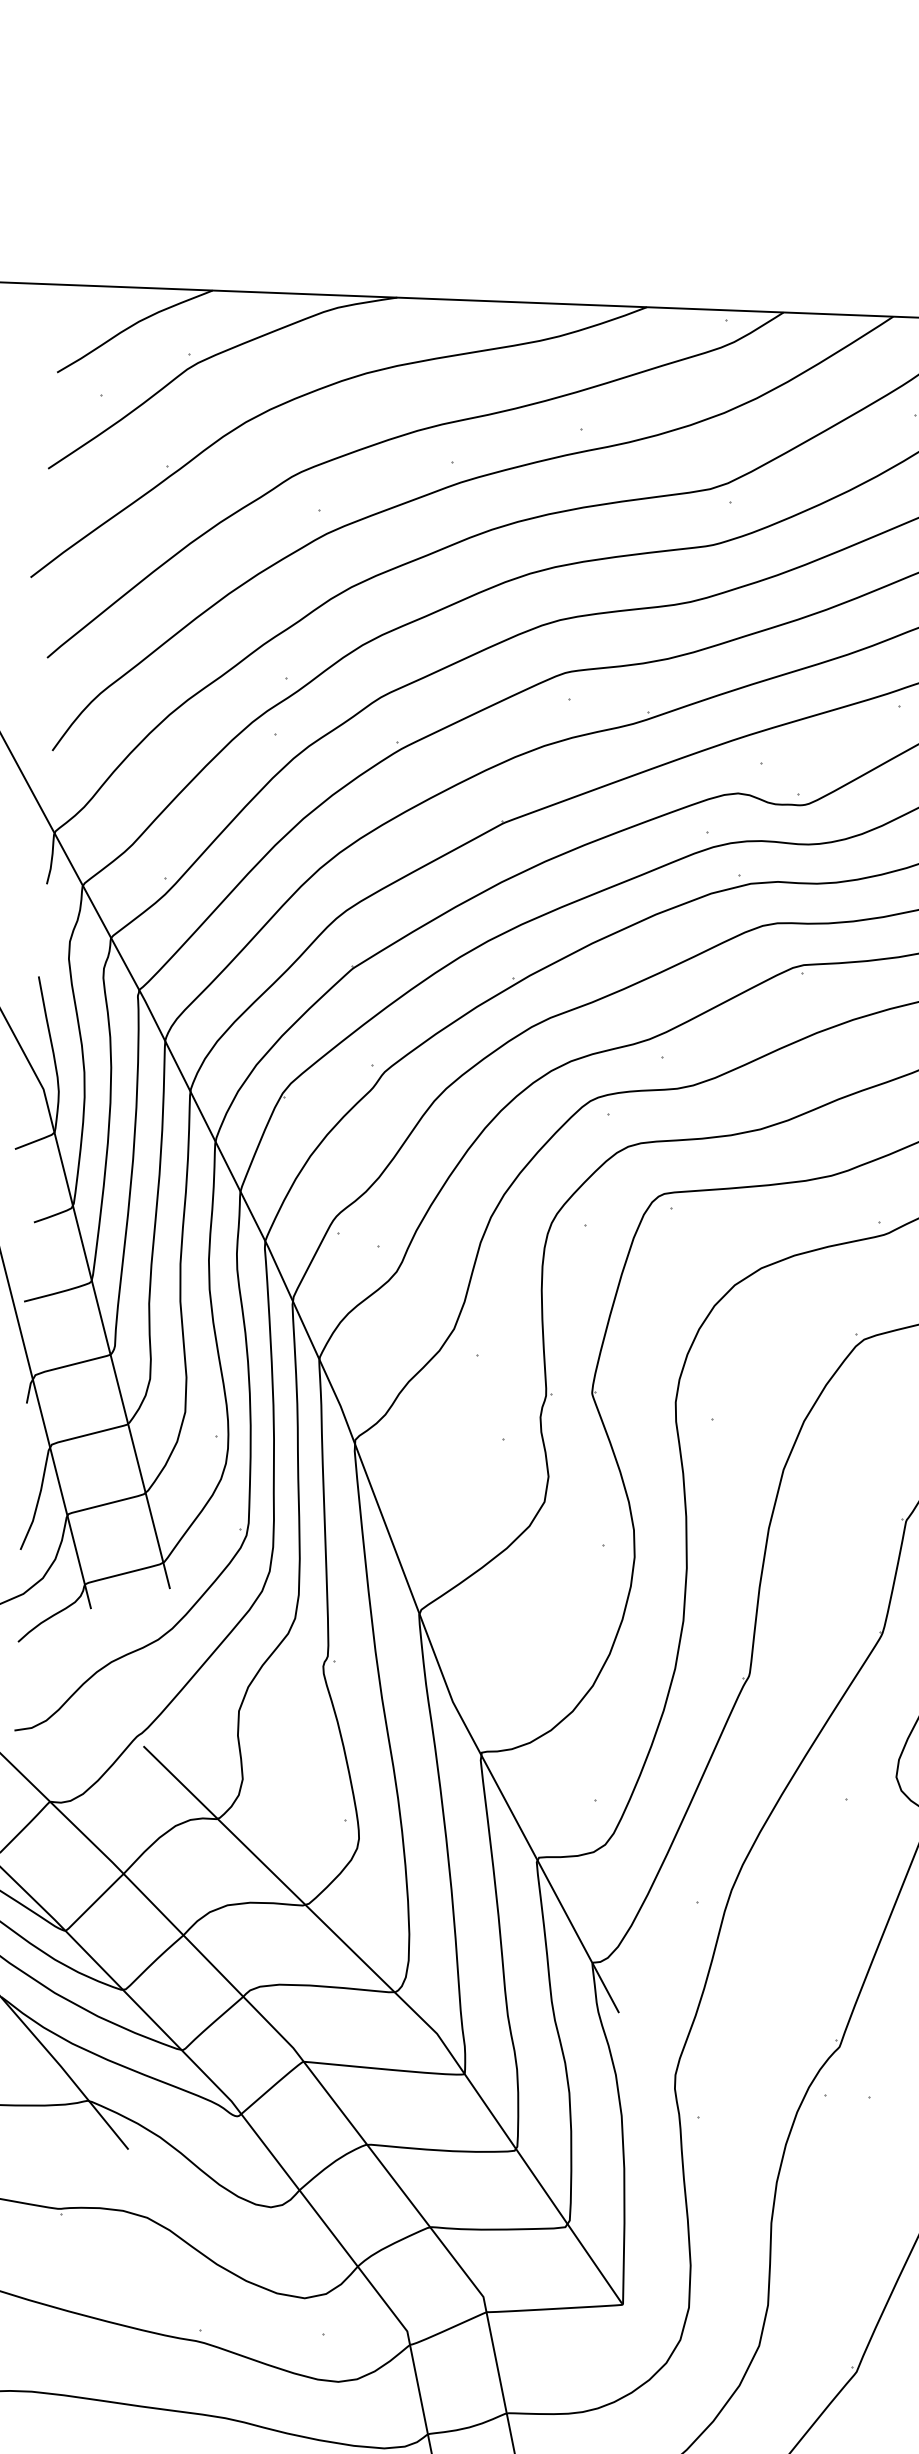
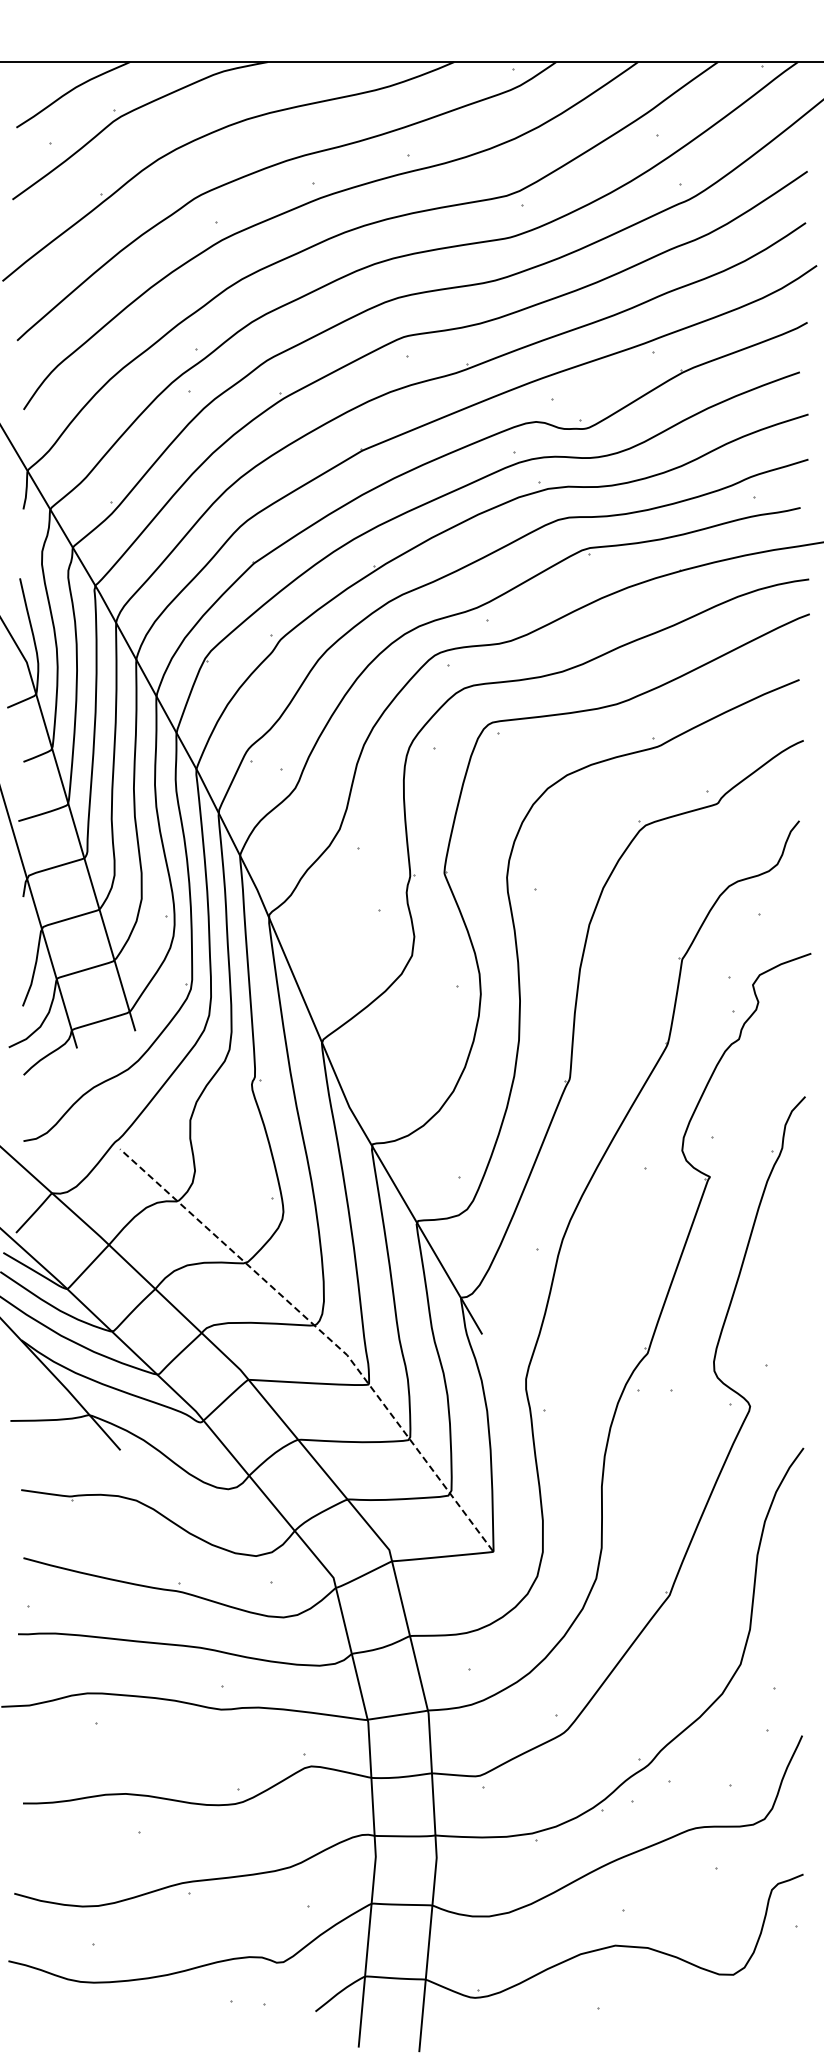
line: (407, 2004) -> (324, 1334), solid -> dashed

